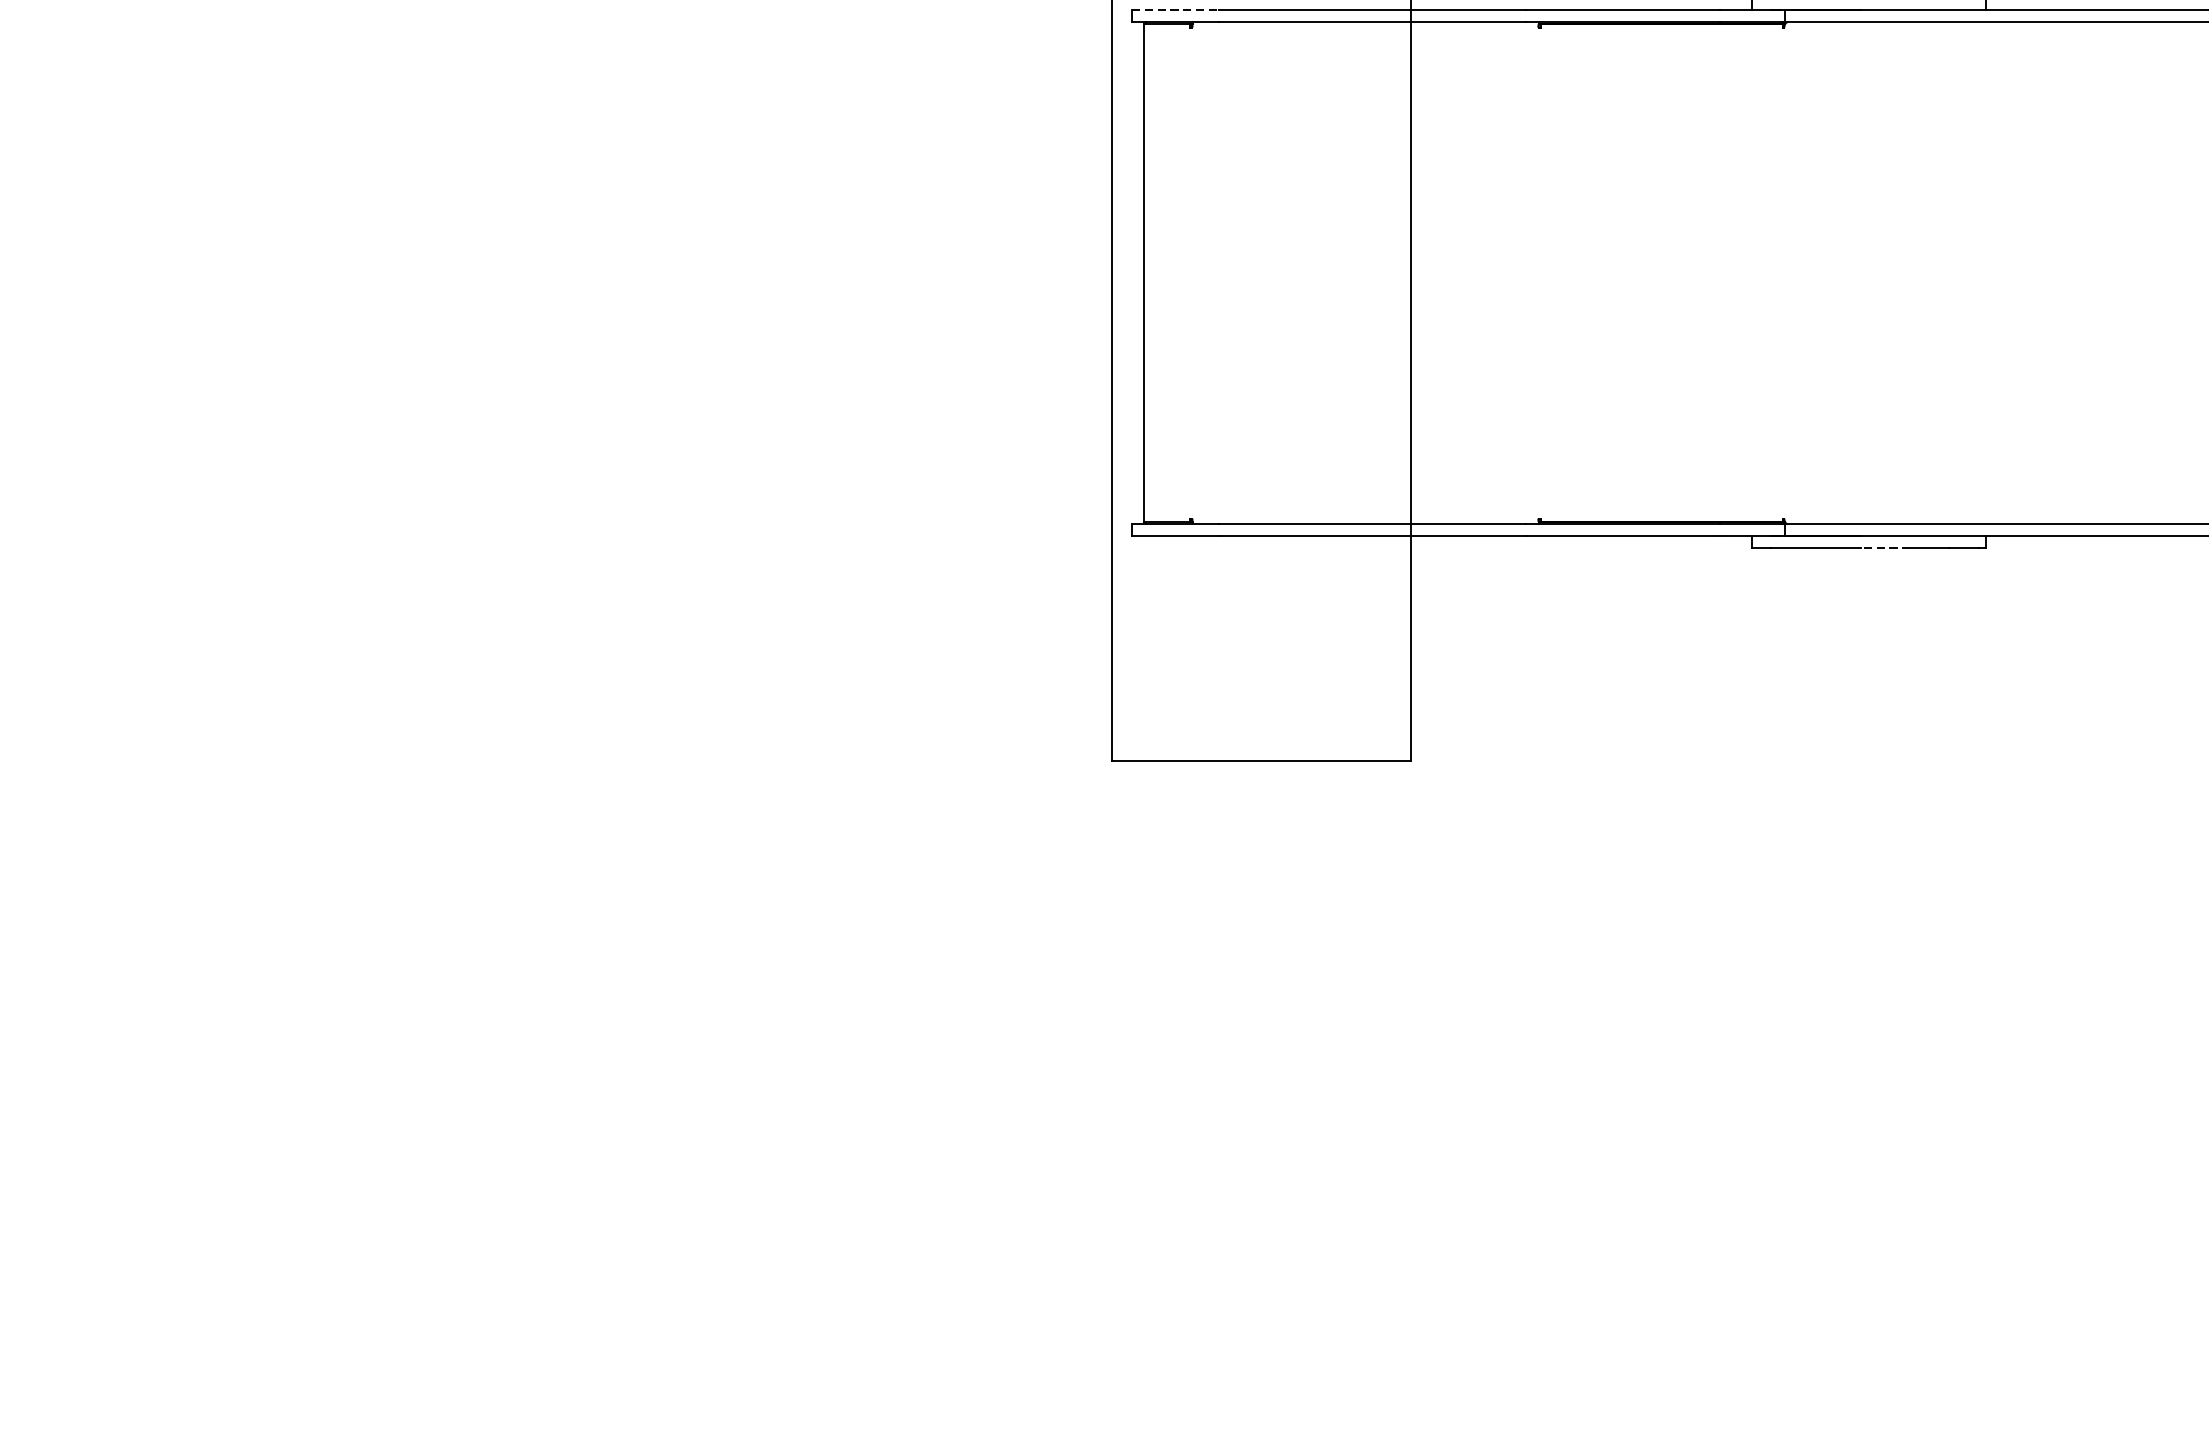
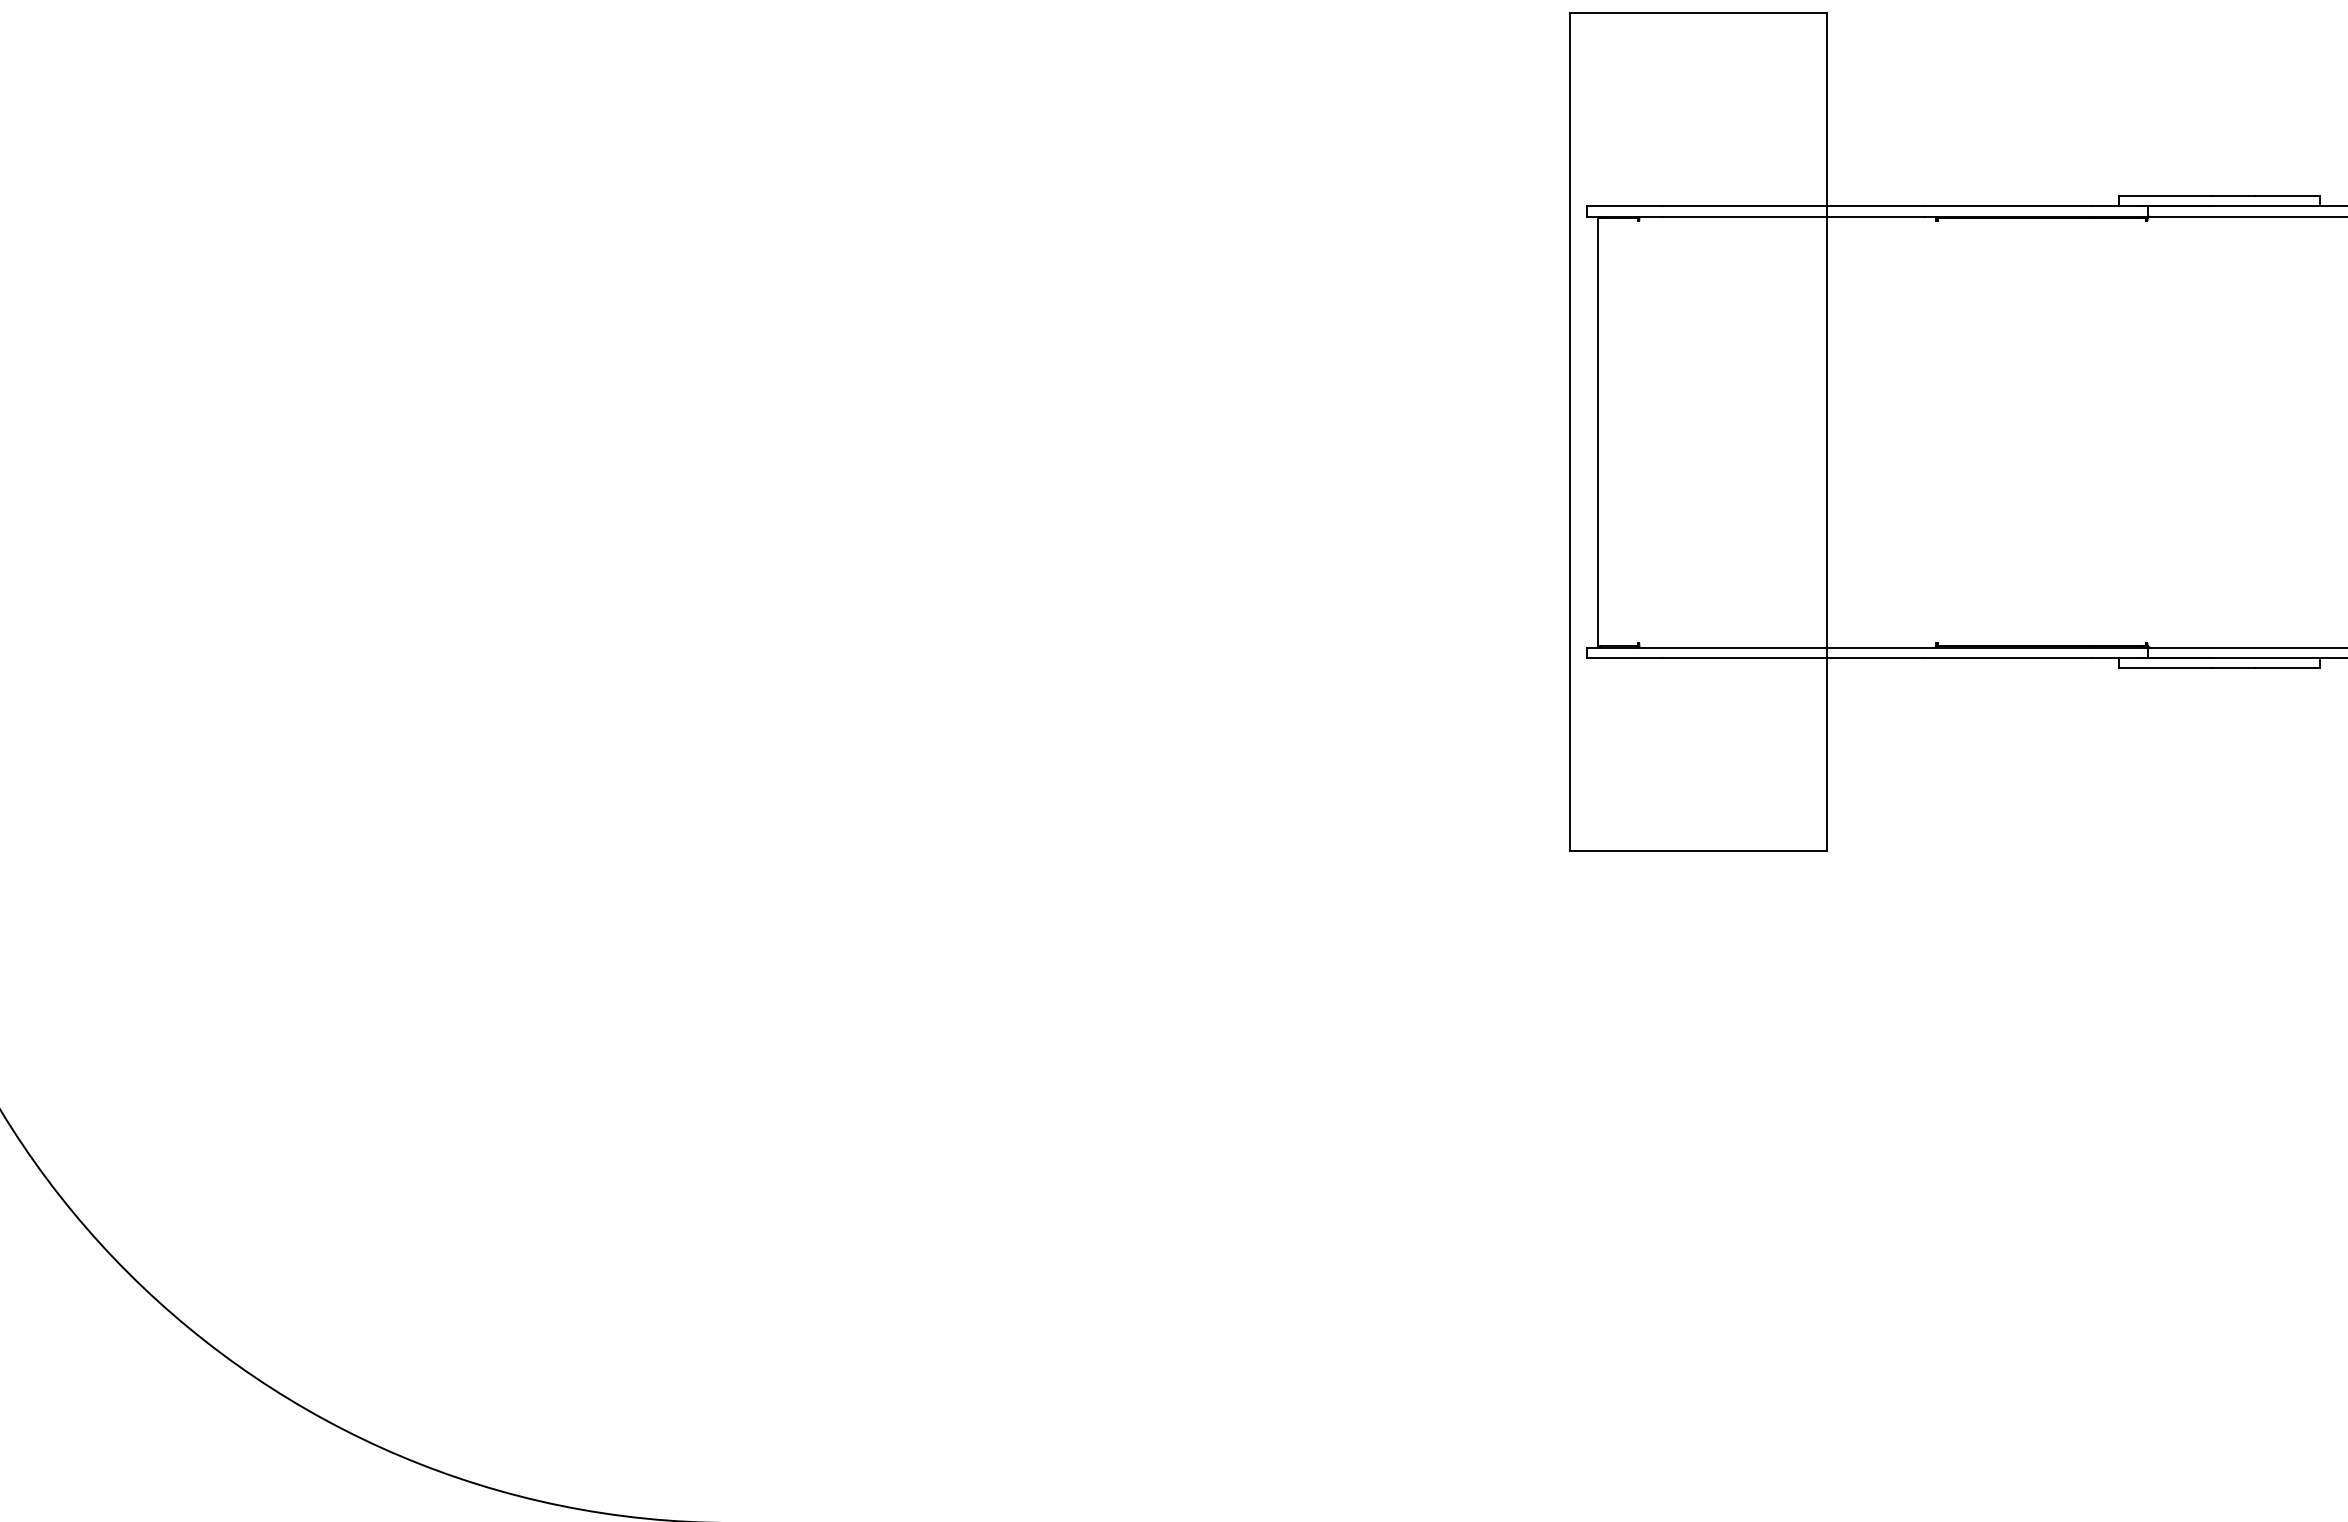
line: (1175, 10) -> (1624, 206), dashed -> solid
line: (1884, 548) -> (2233, 668), dashed -> solid

